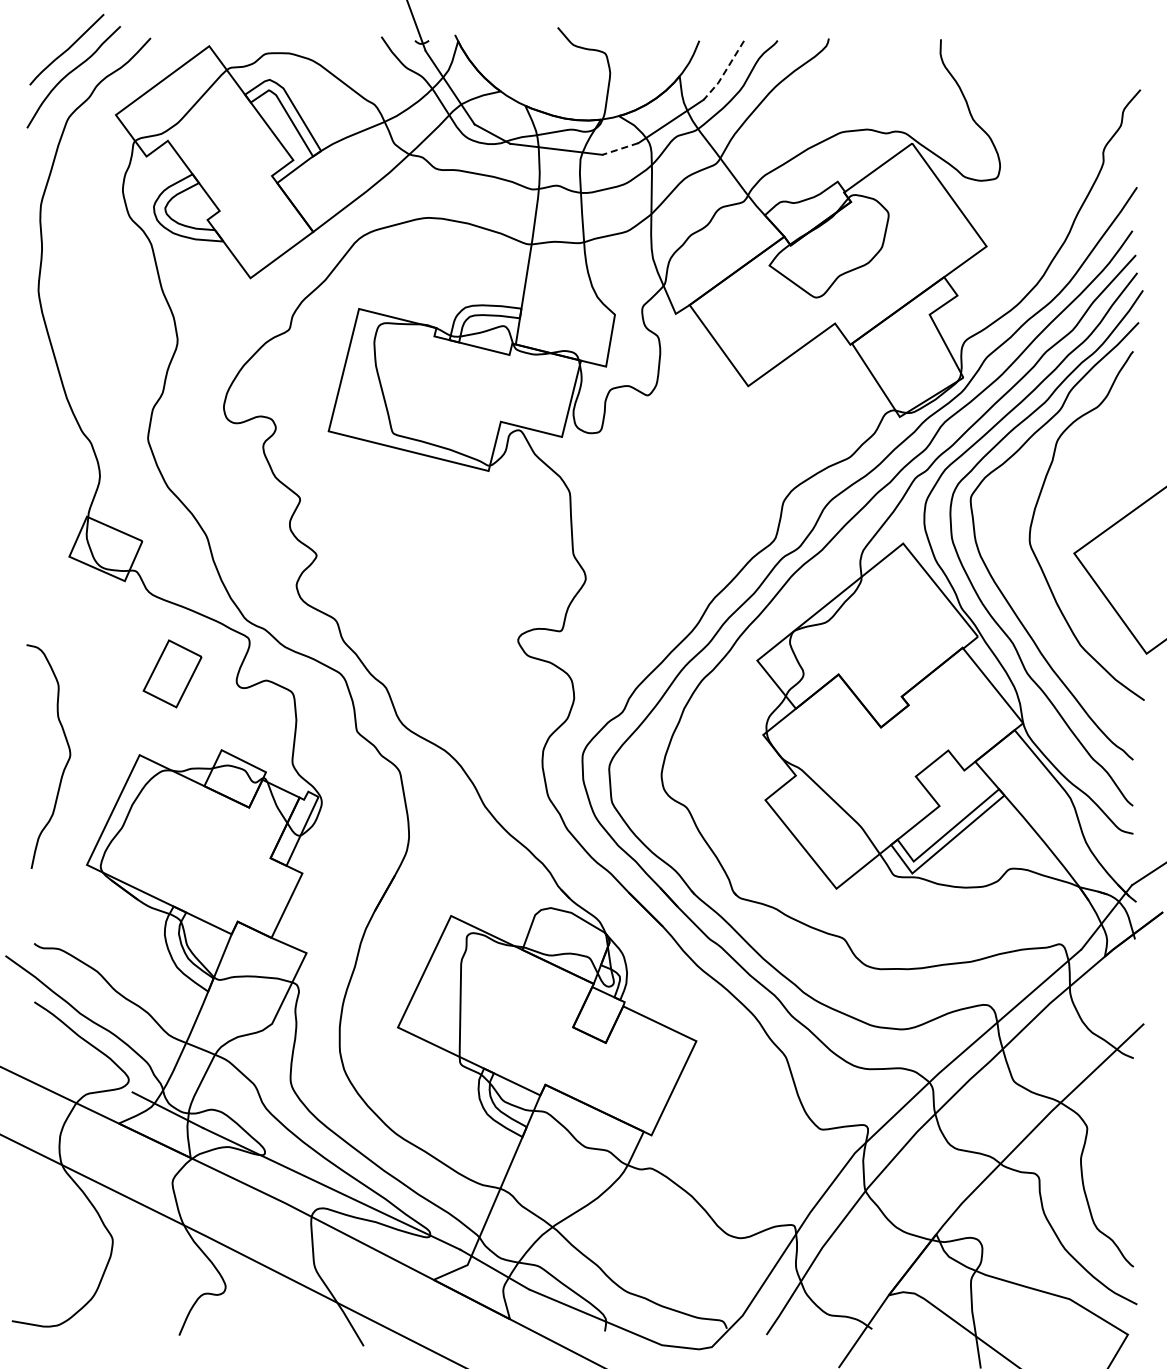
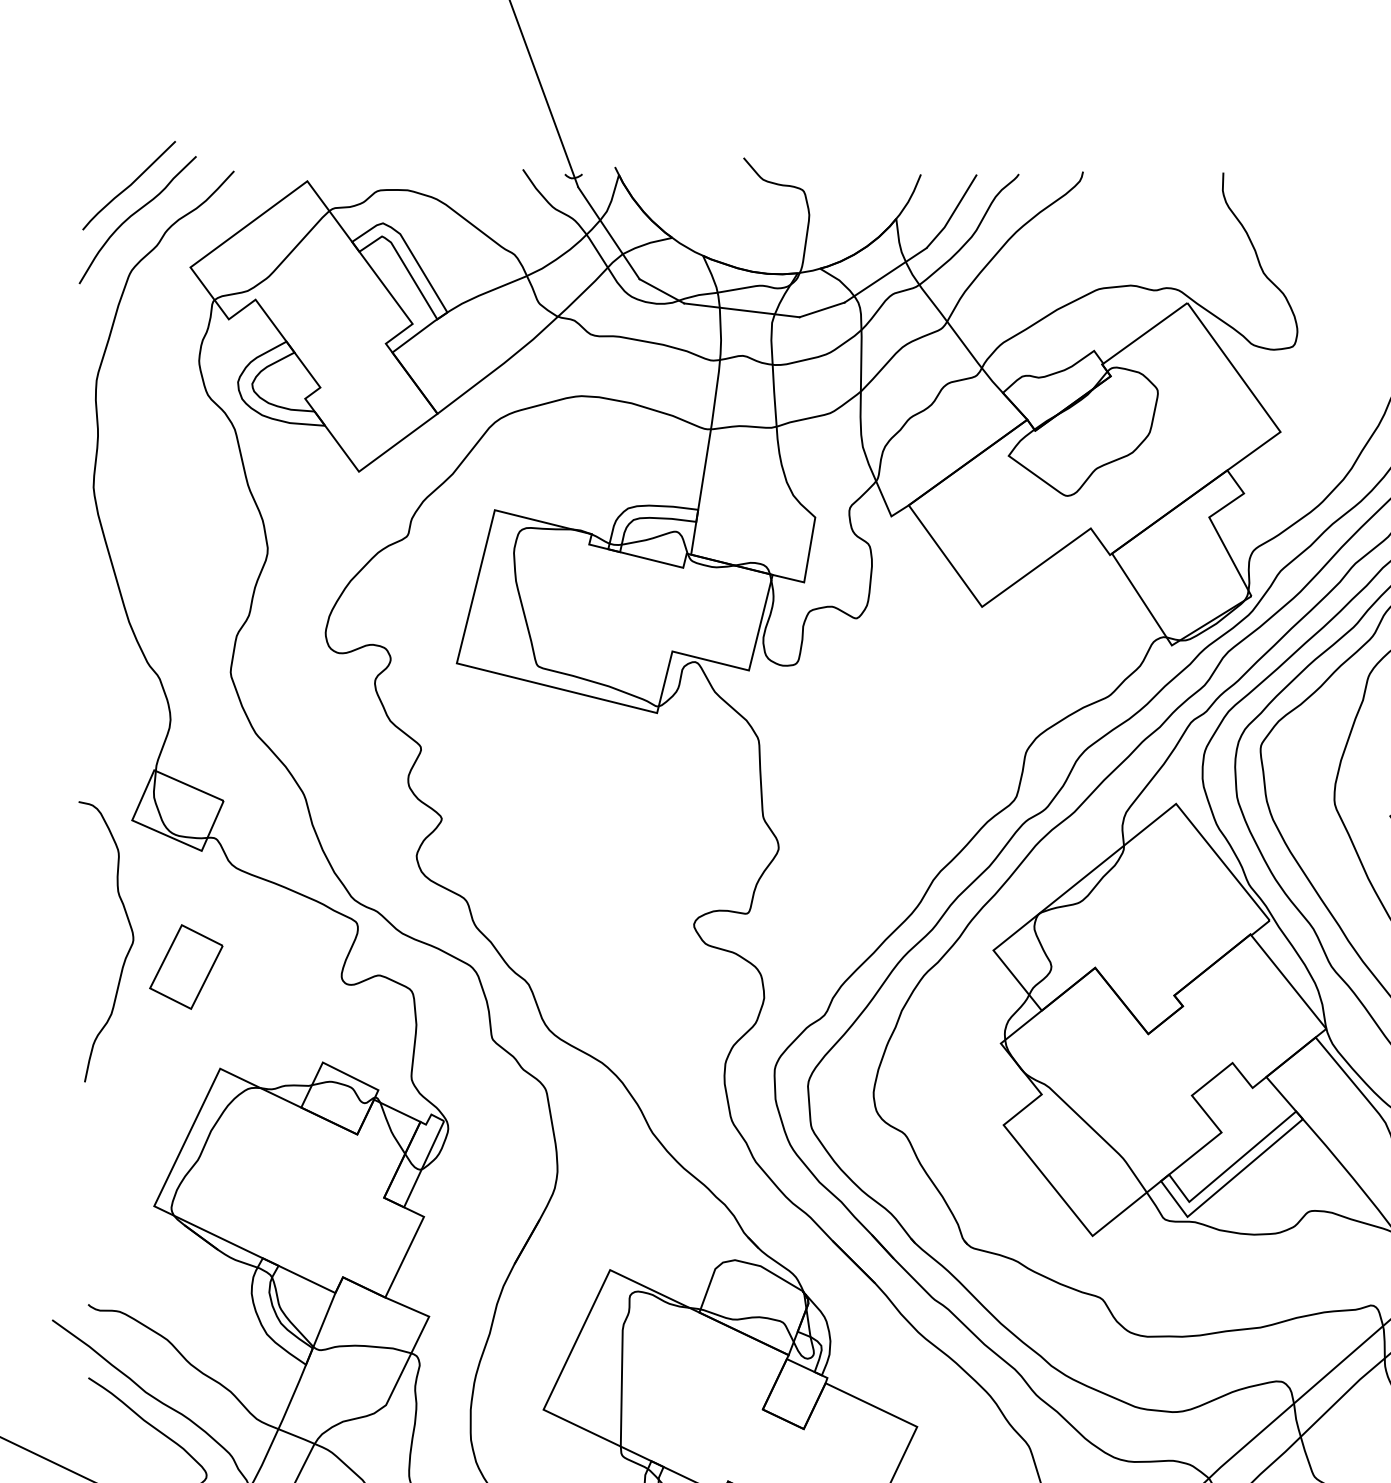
line: (724, 72) -> (952, 214), dashed -> solid
line: (620, 148) -> (822, 309), dashed -> solid
part: (172, 673) -> (186, 966), moved
curve: (65, 764) -> (127, 951), moved

